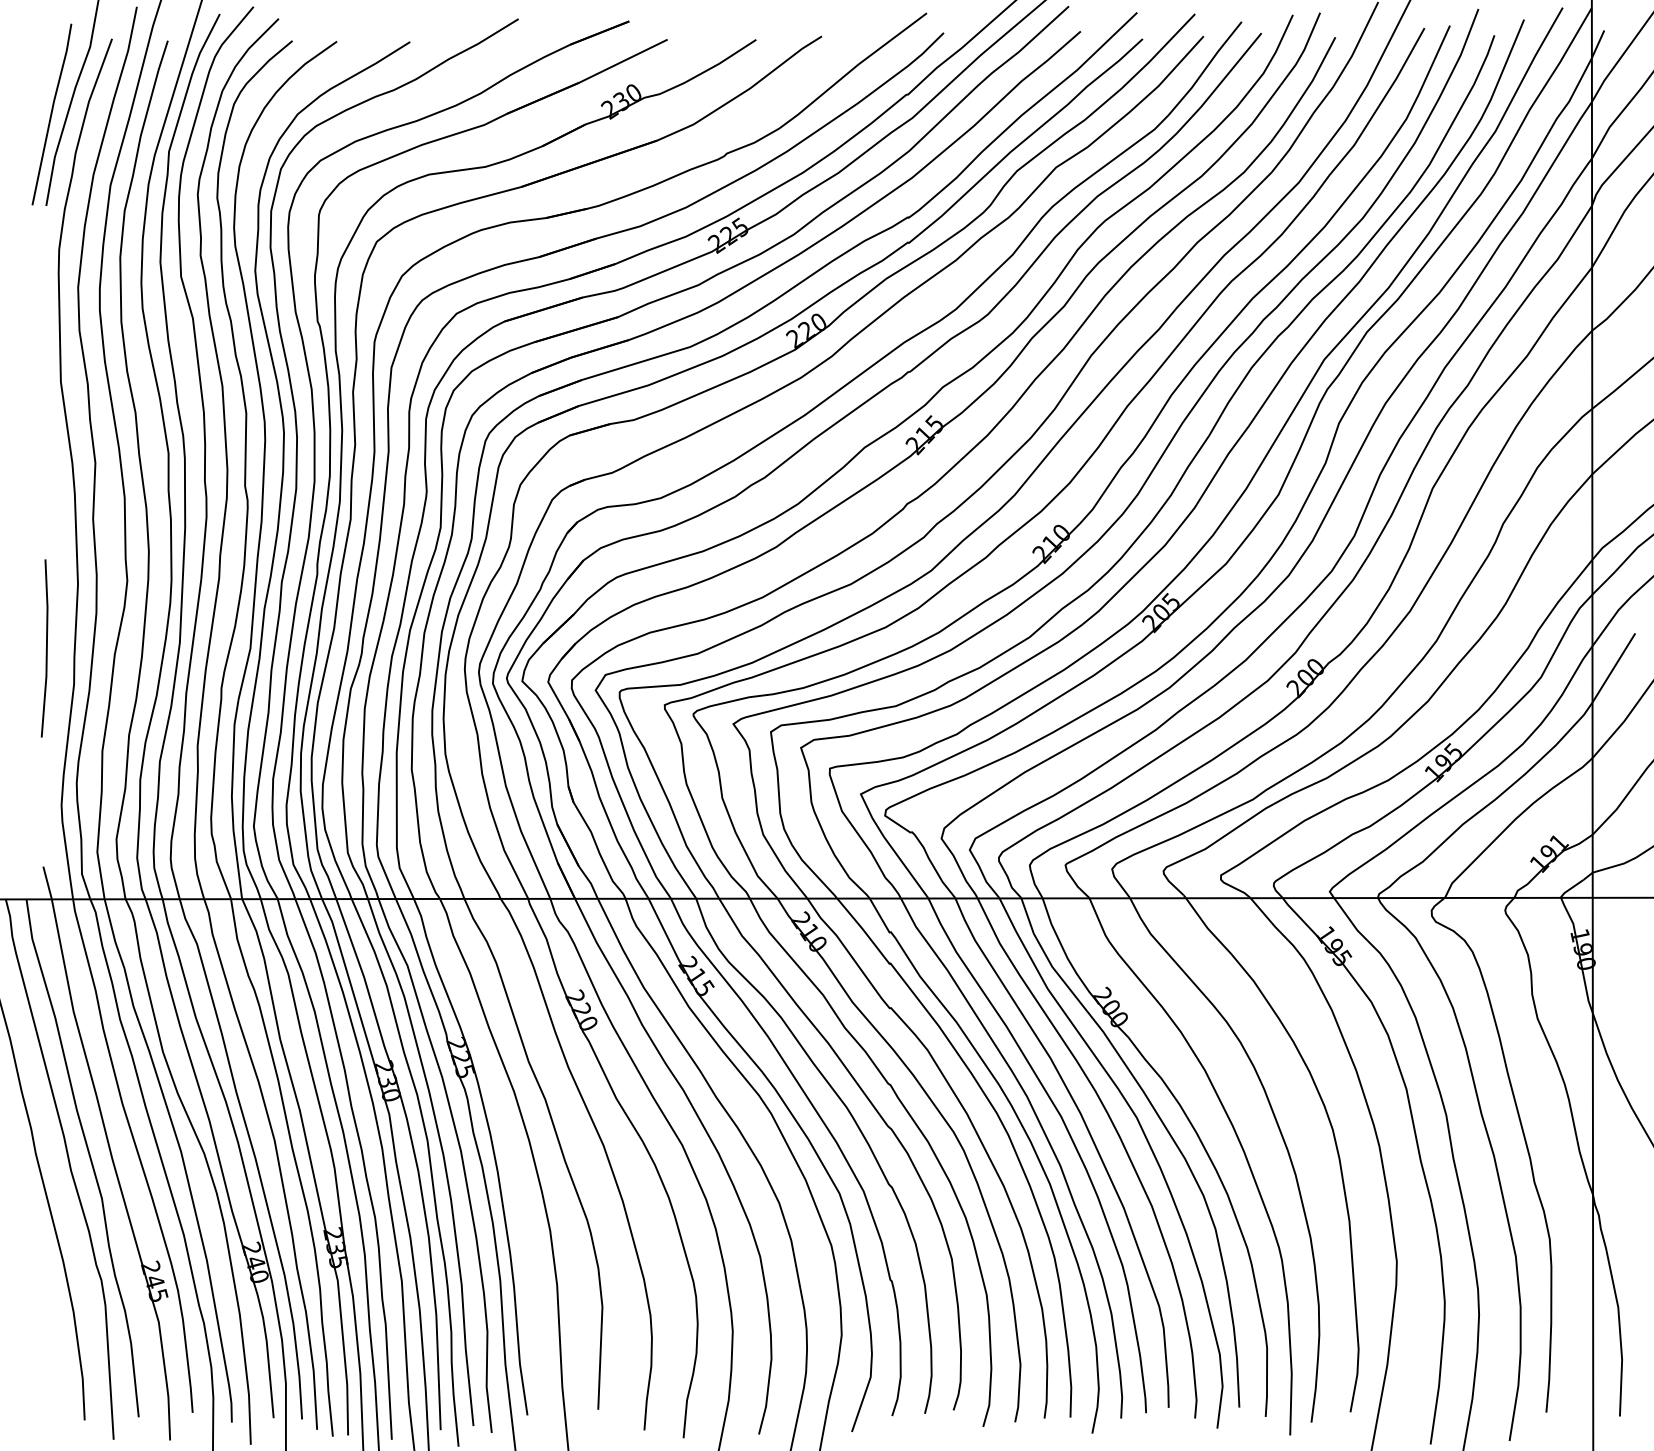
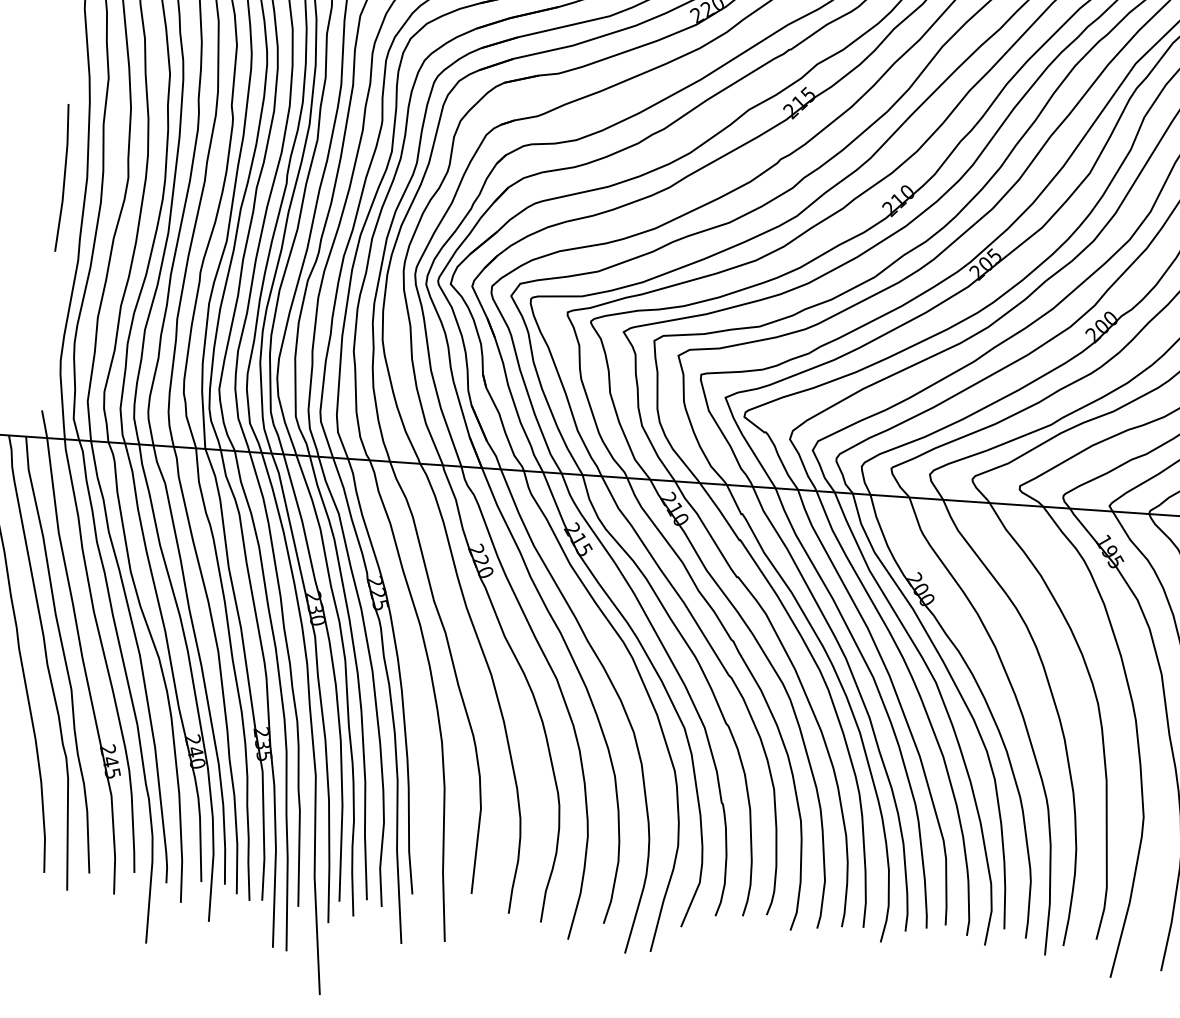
line: (46, 648) -> (64, 178), moved

